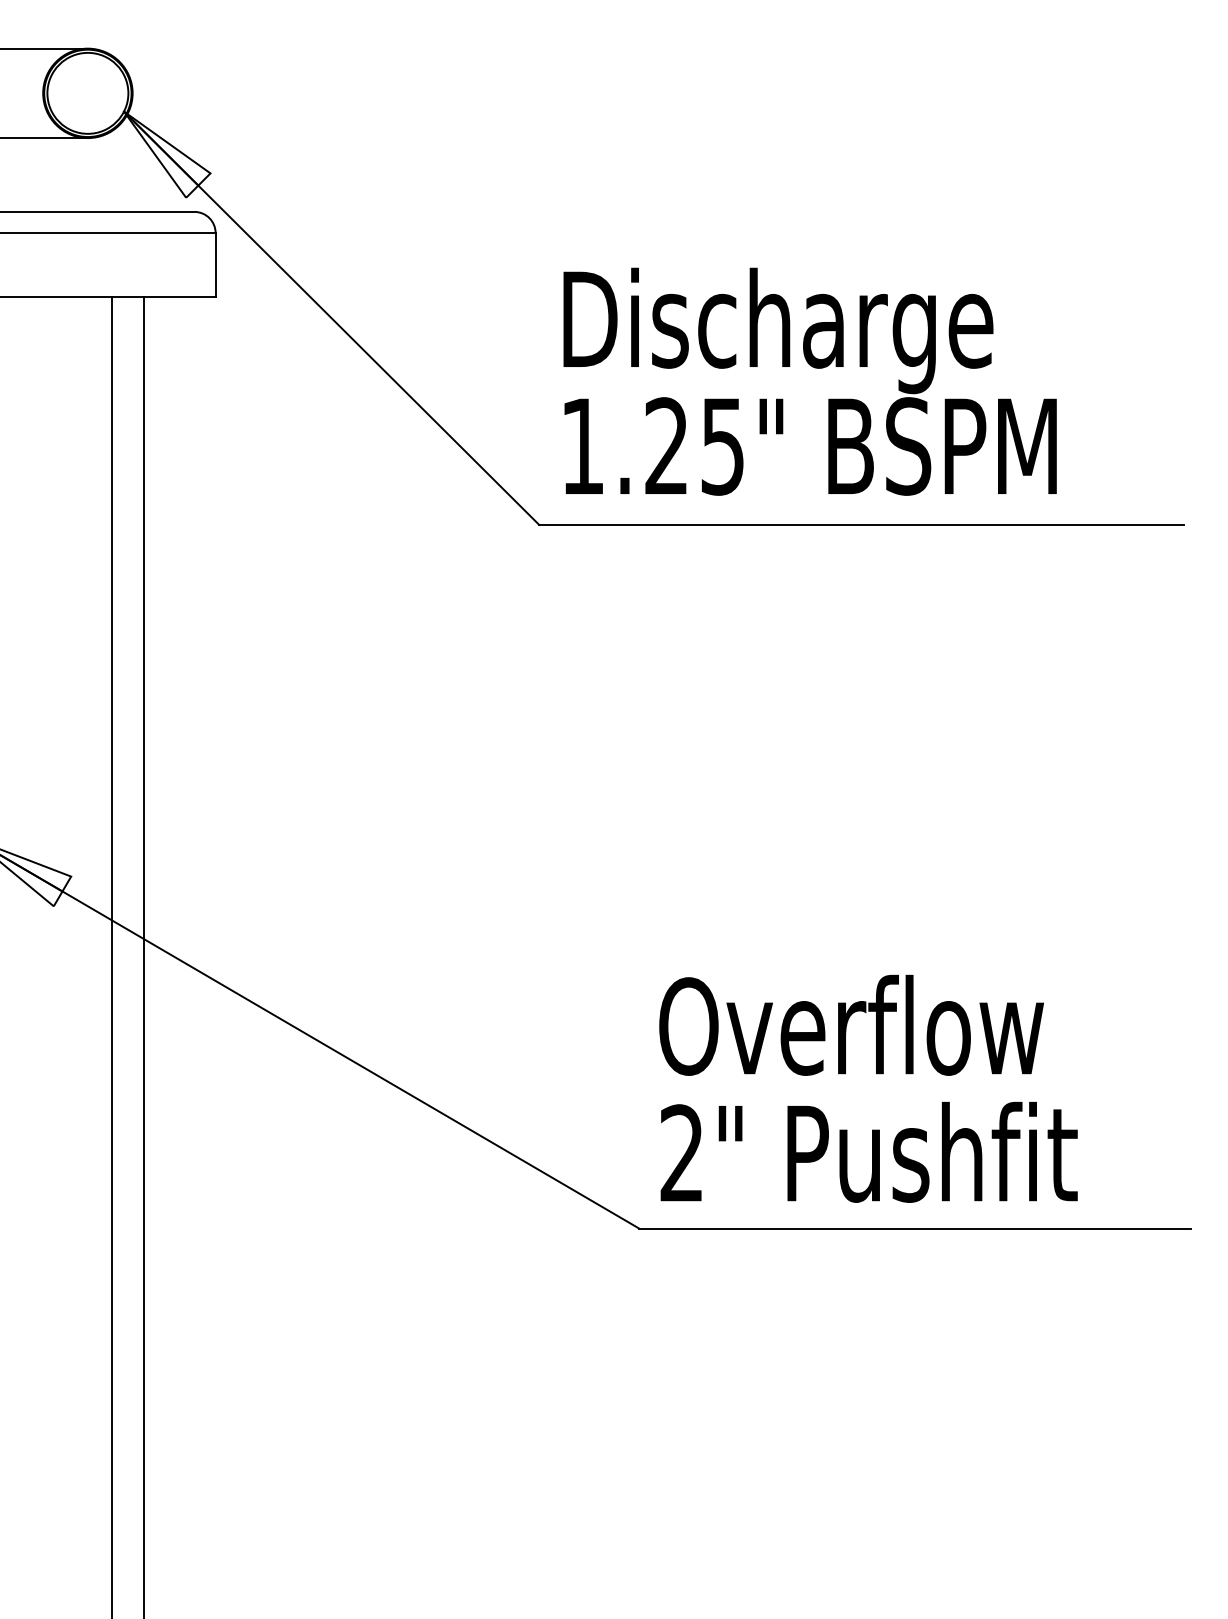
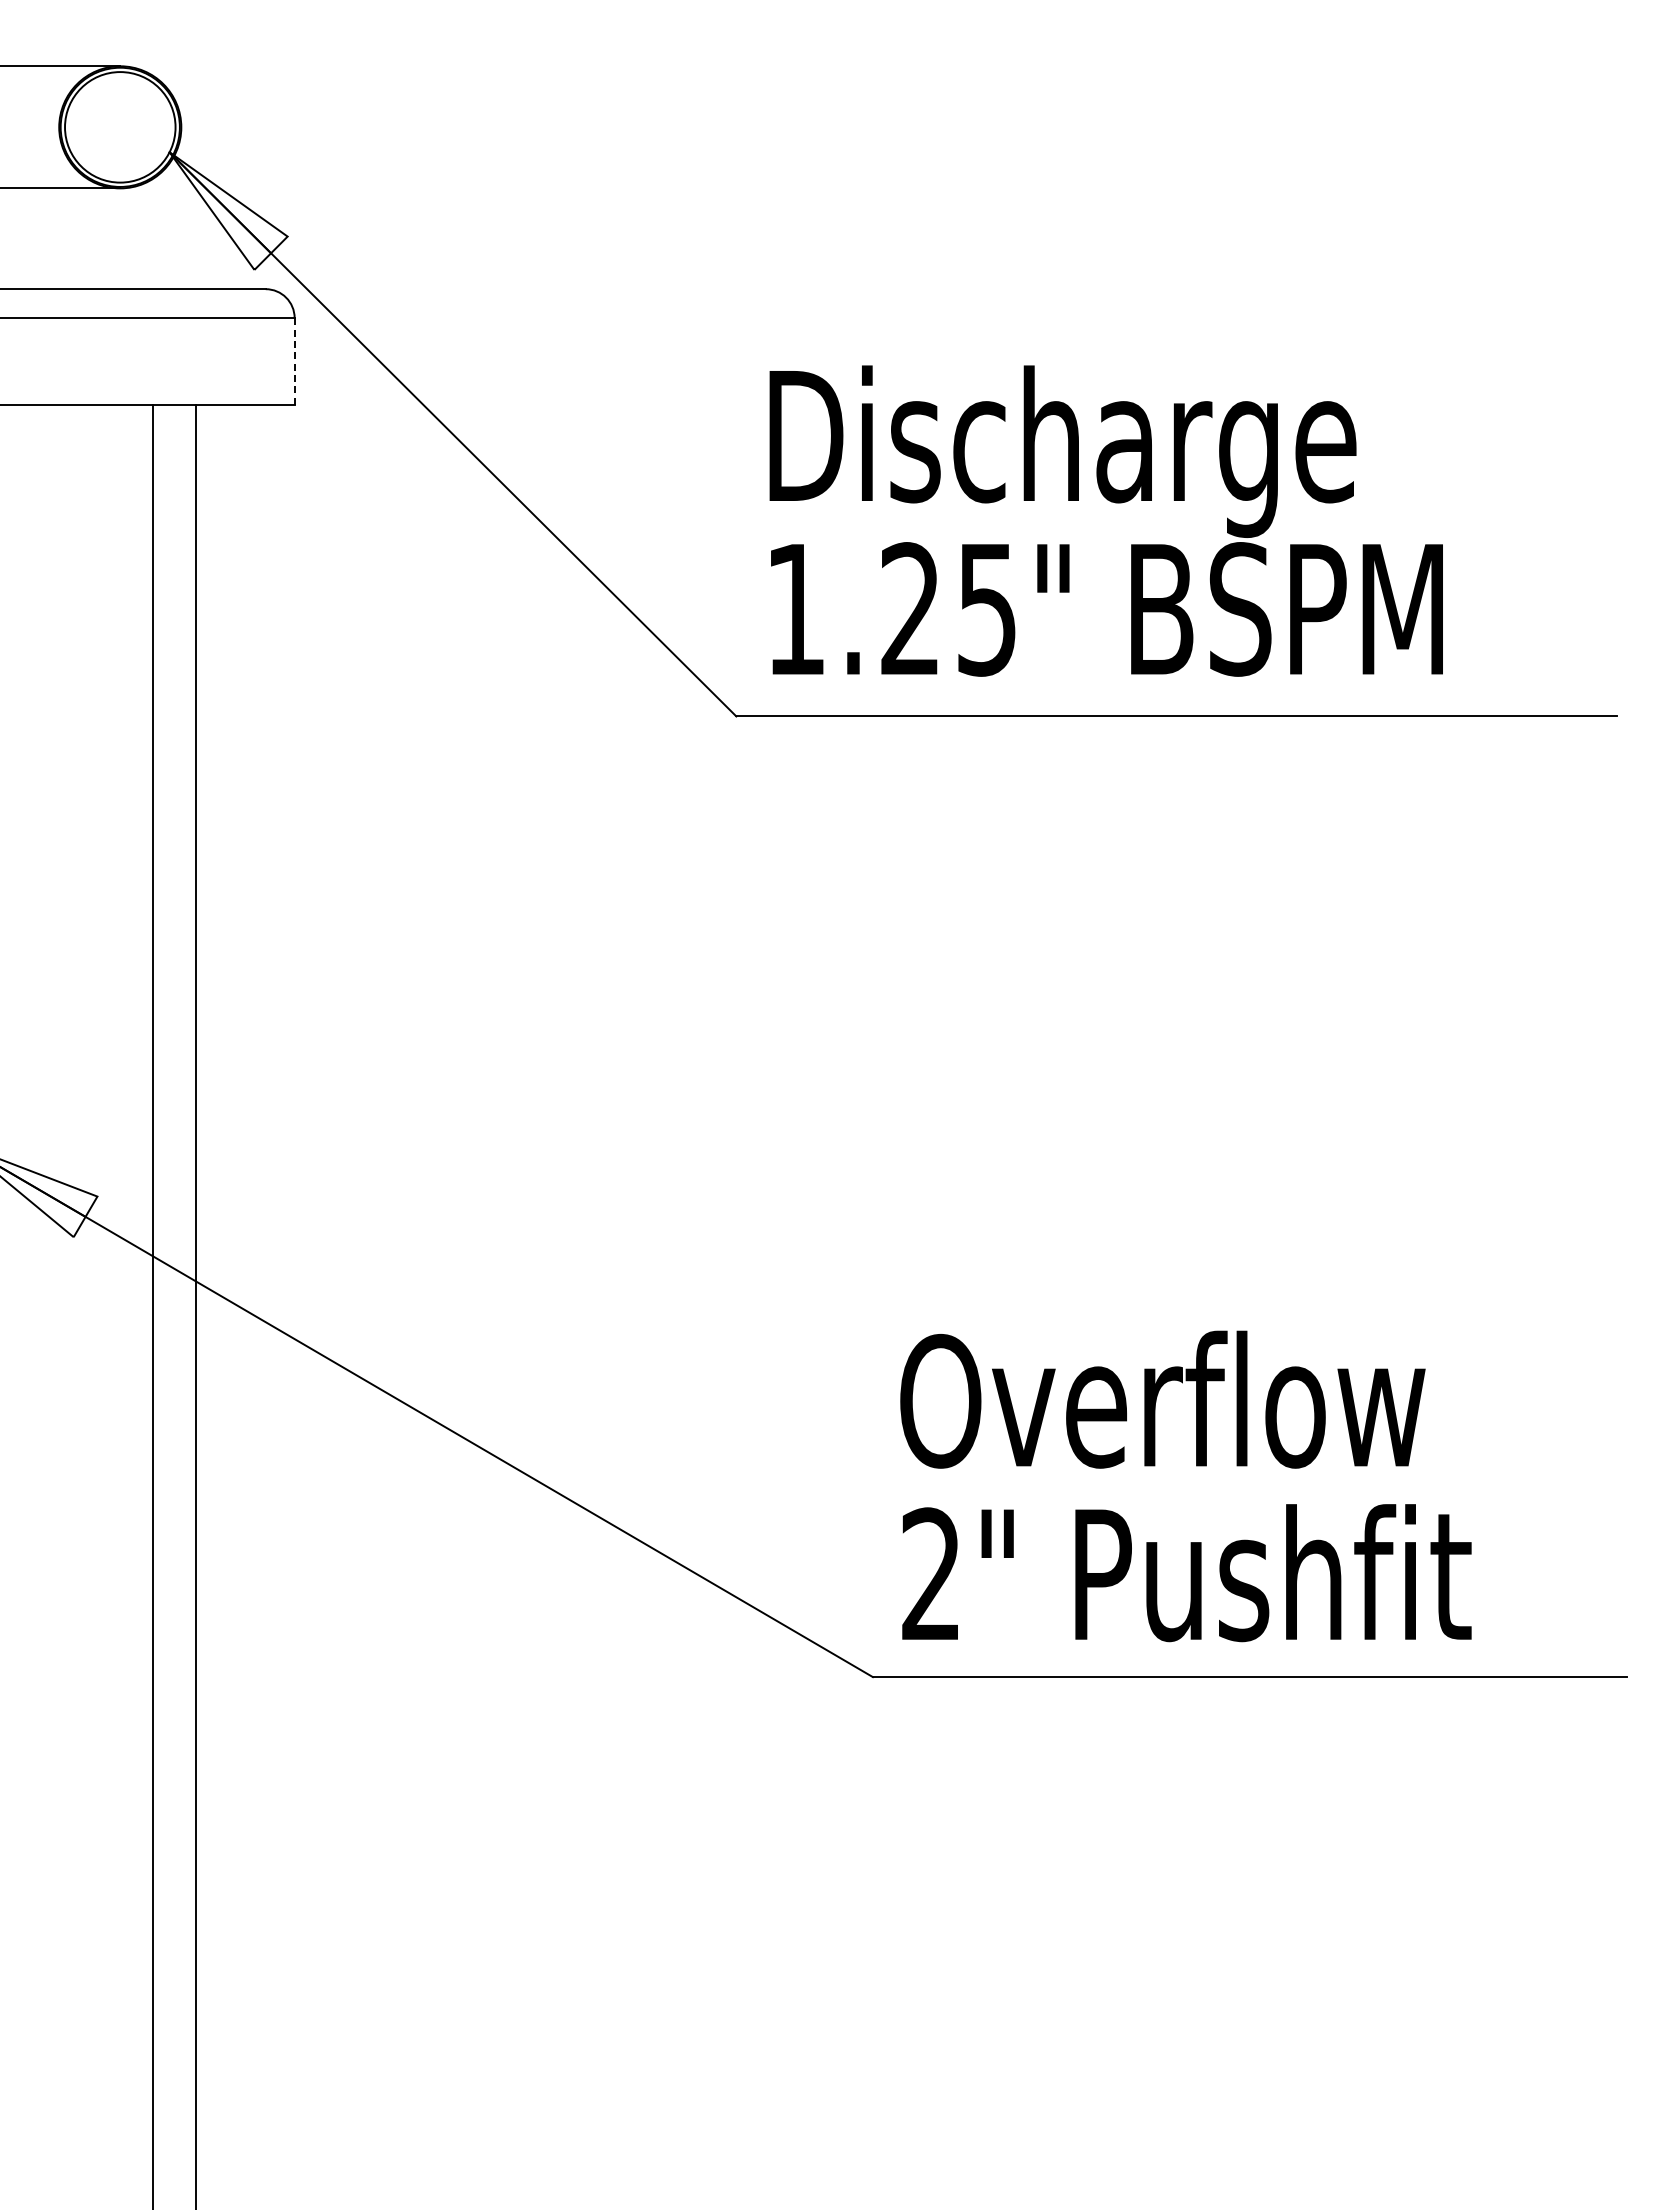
line: (215, 264) -> (294, 360), solid -> dashed

